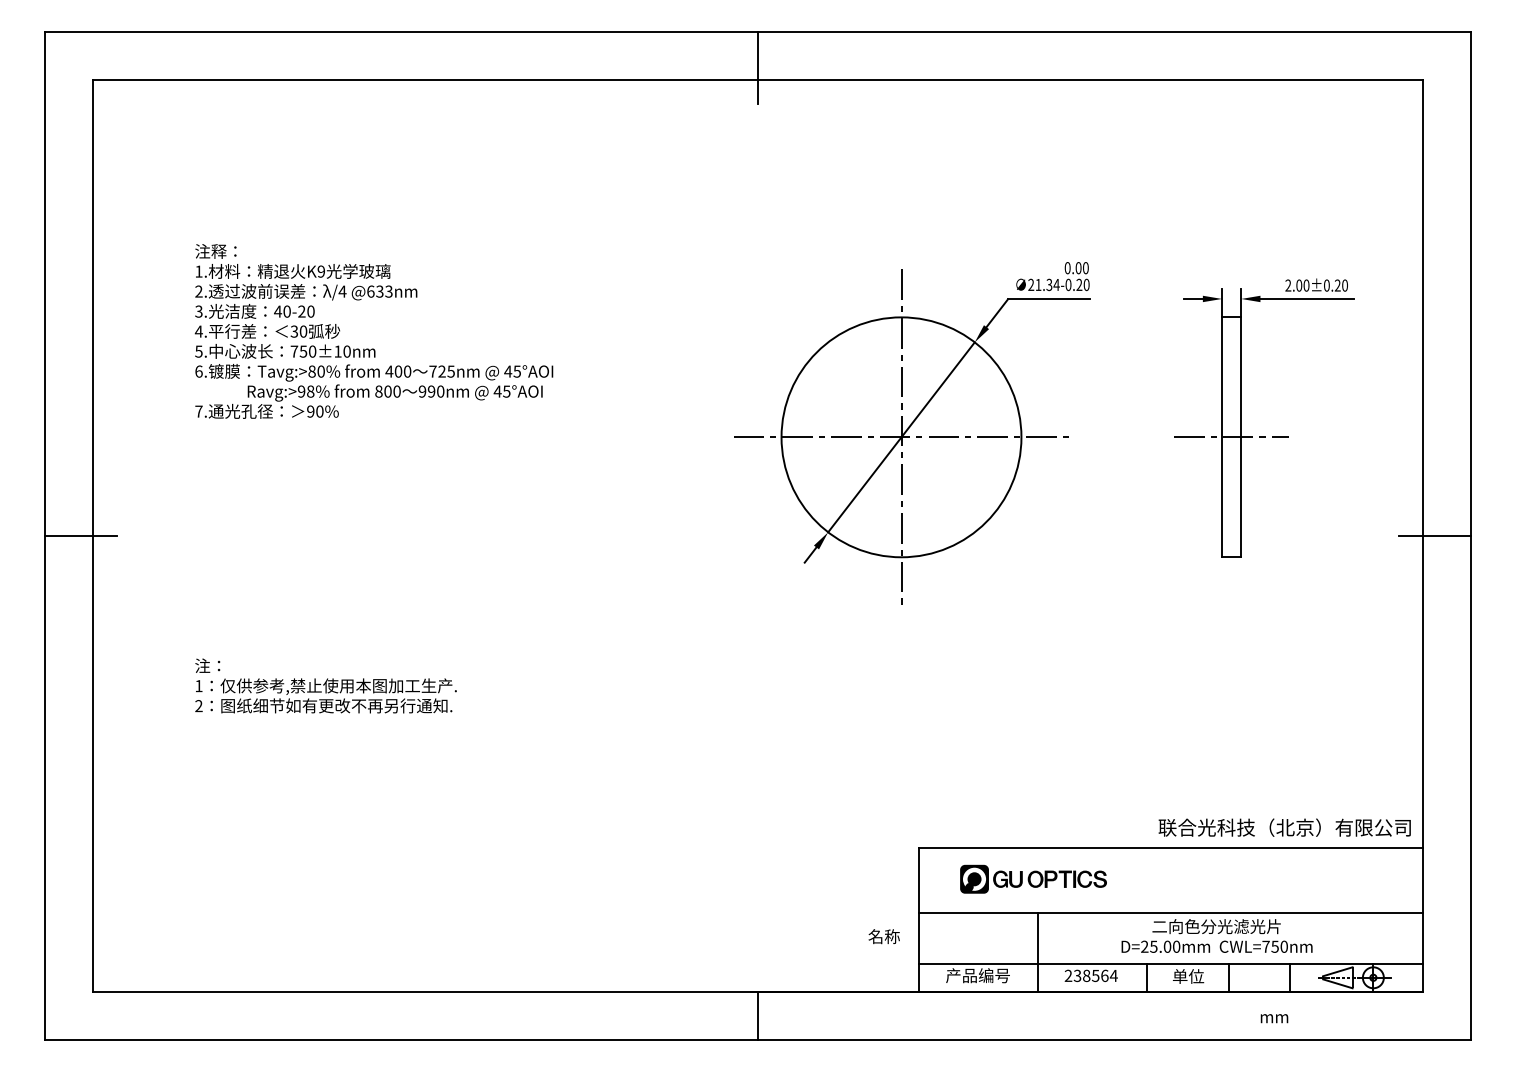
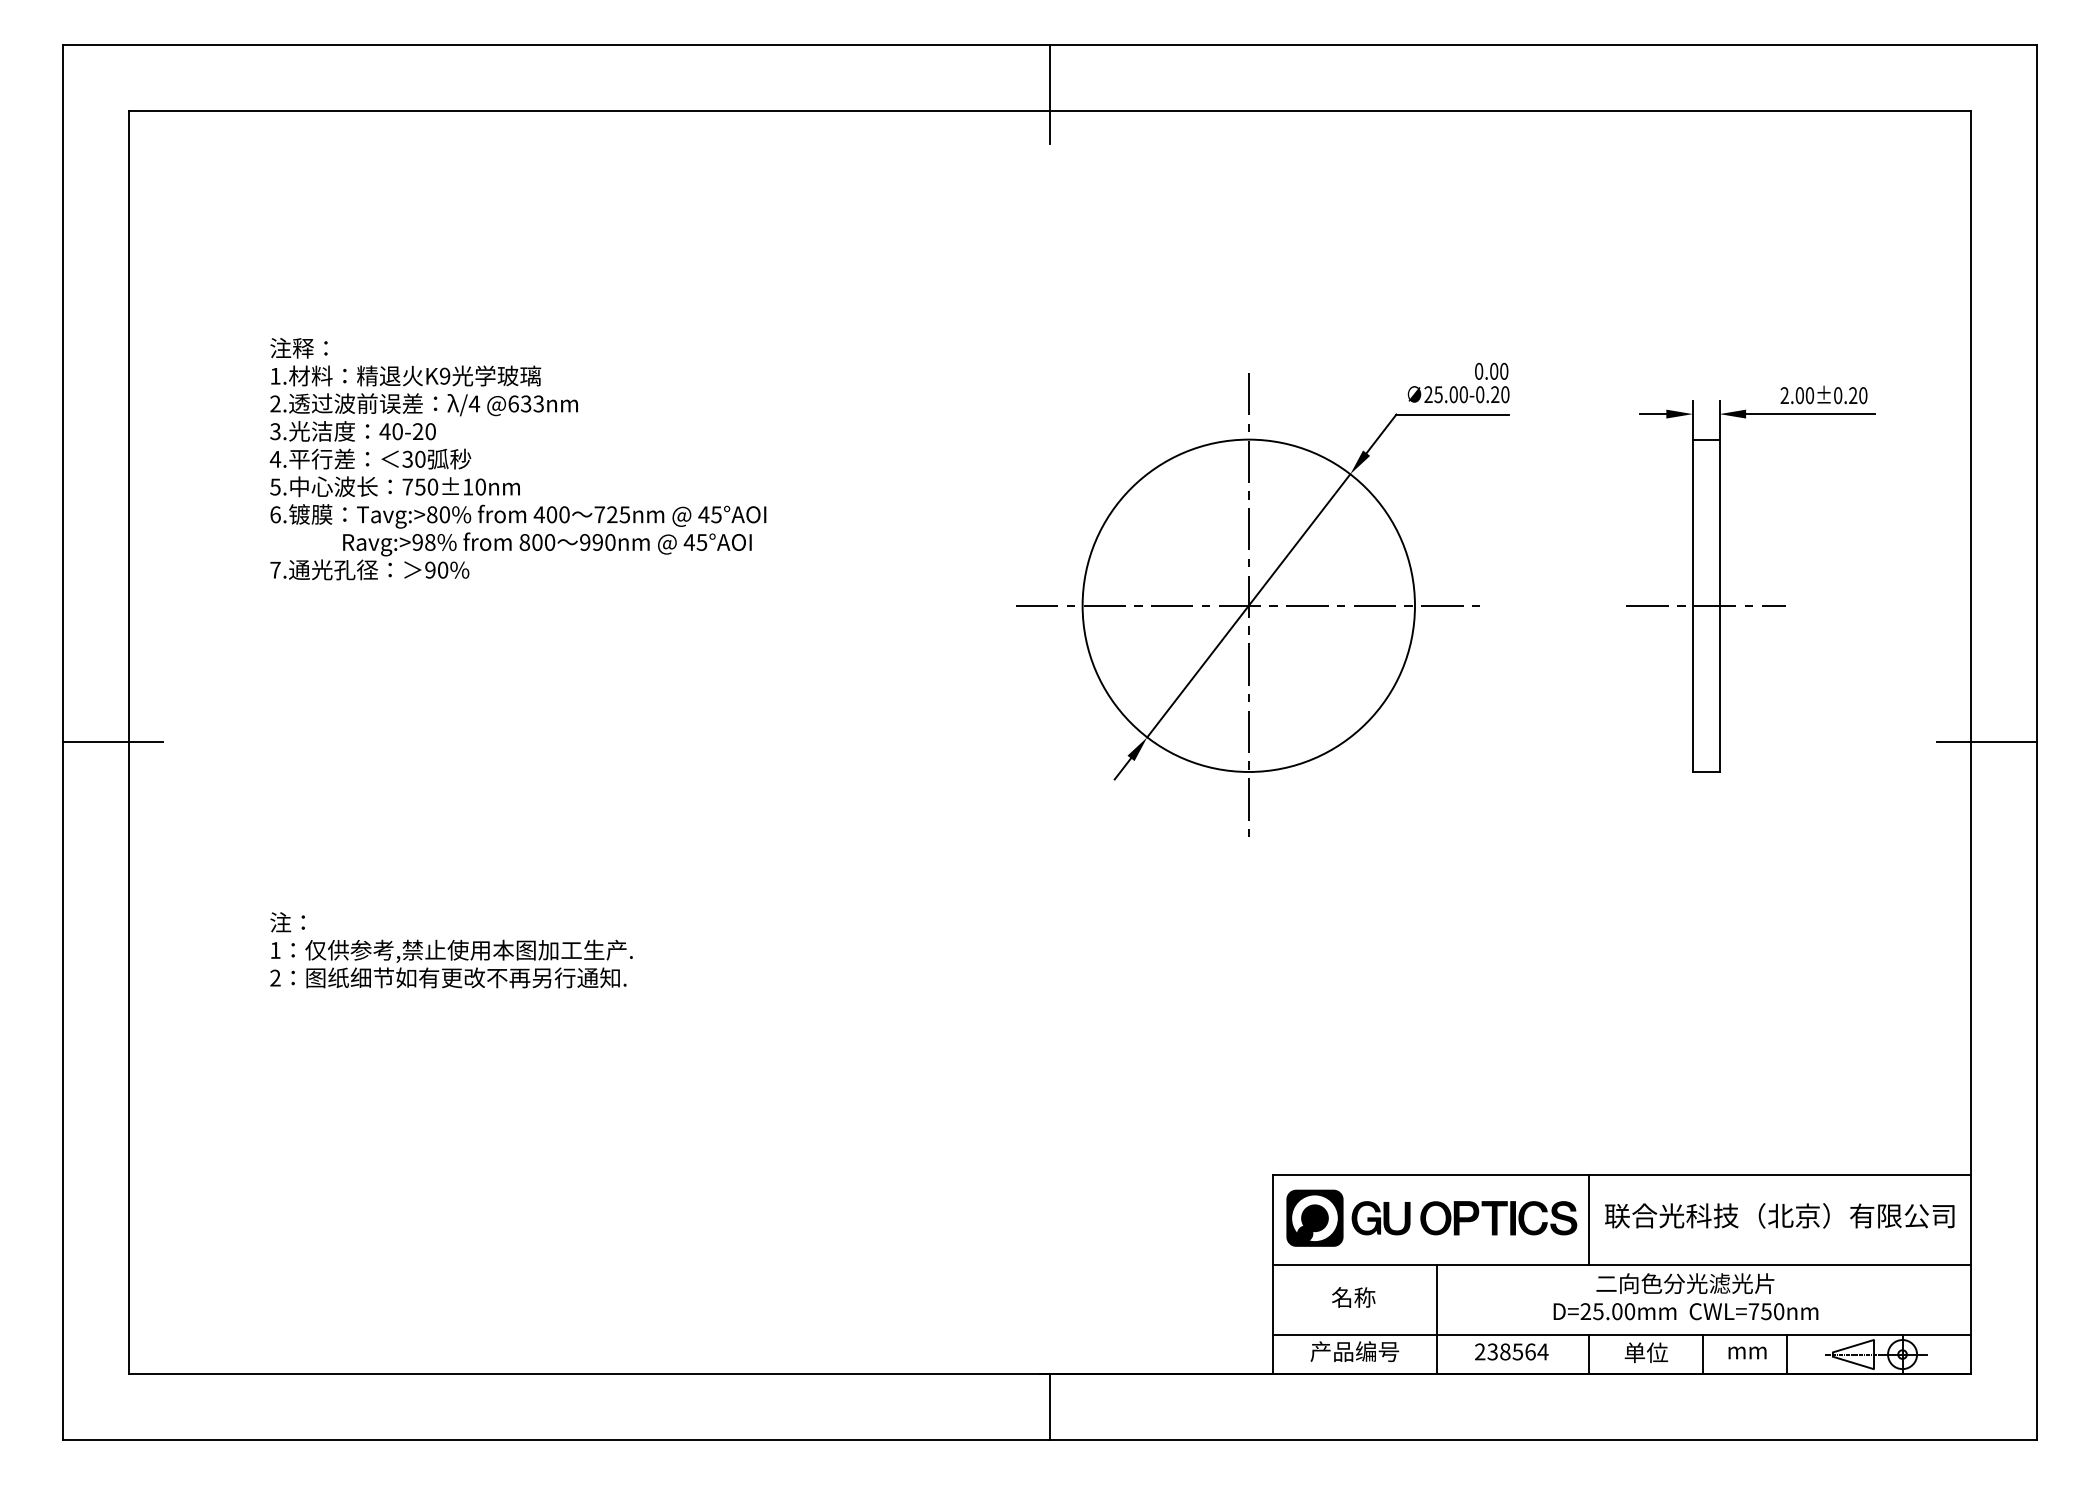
text: (1047, 284) -> (1451, 394), 21.34 -> 25.00
text: (1284, 827) -> (1779, 1215), moved
part: (1033, 878) -> (1431, 1216), size x1.43
line: (1147, 879) -> (1589, 1218), added
text: (883, 936) -> (1352, 1297), moved
text: (1274, 1018) -> (1747, 1352), moved

